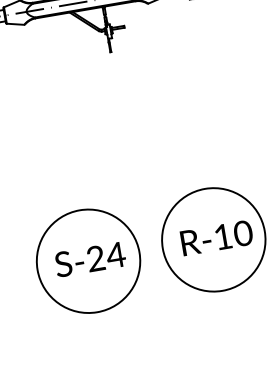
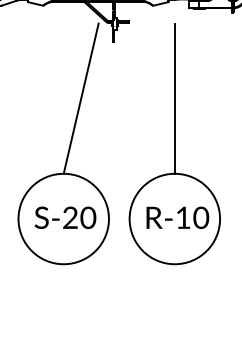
line: (190, 104) -> (174, 98), added
line: (84, 122) -> (80, 98), added
text: (116, 254) -> (88, 217), S-24 -> S-20

